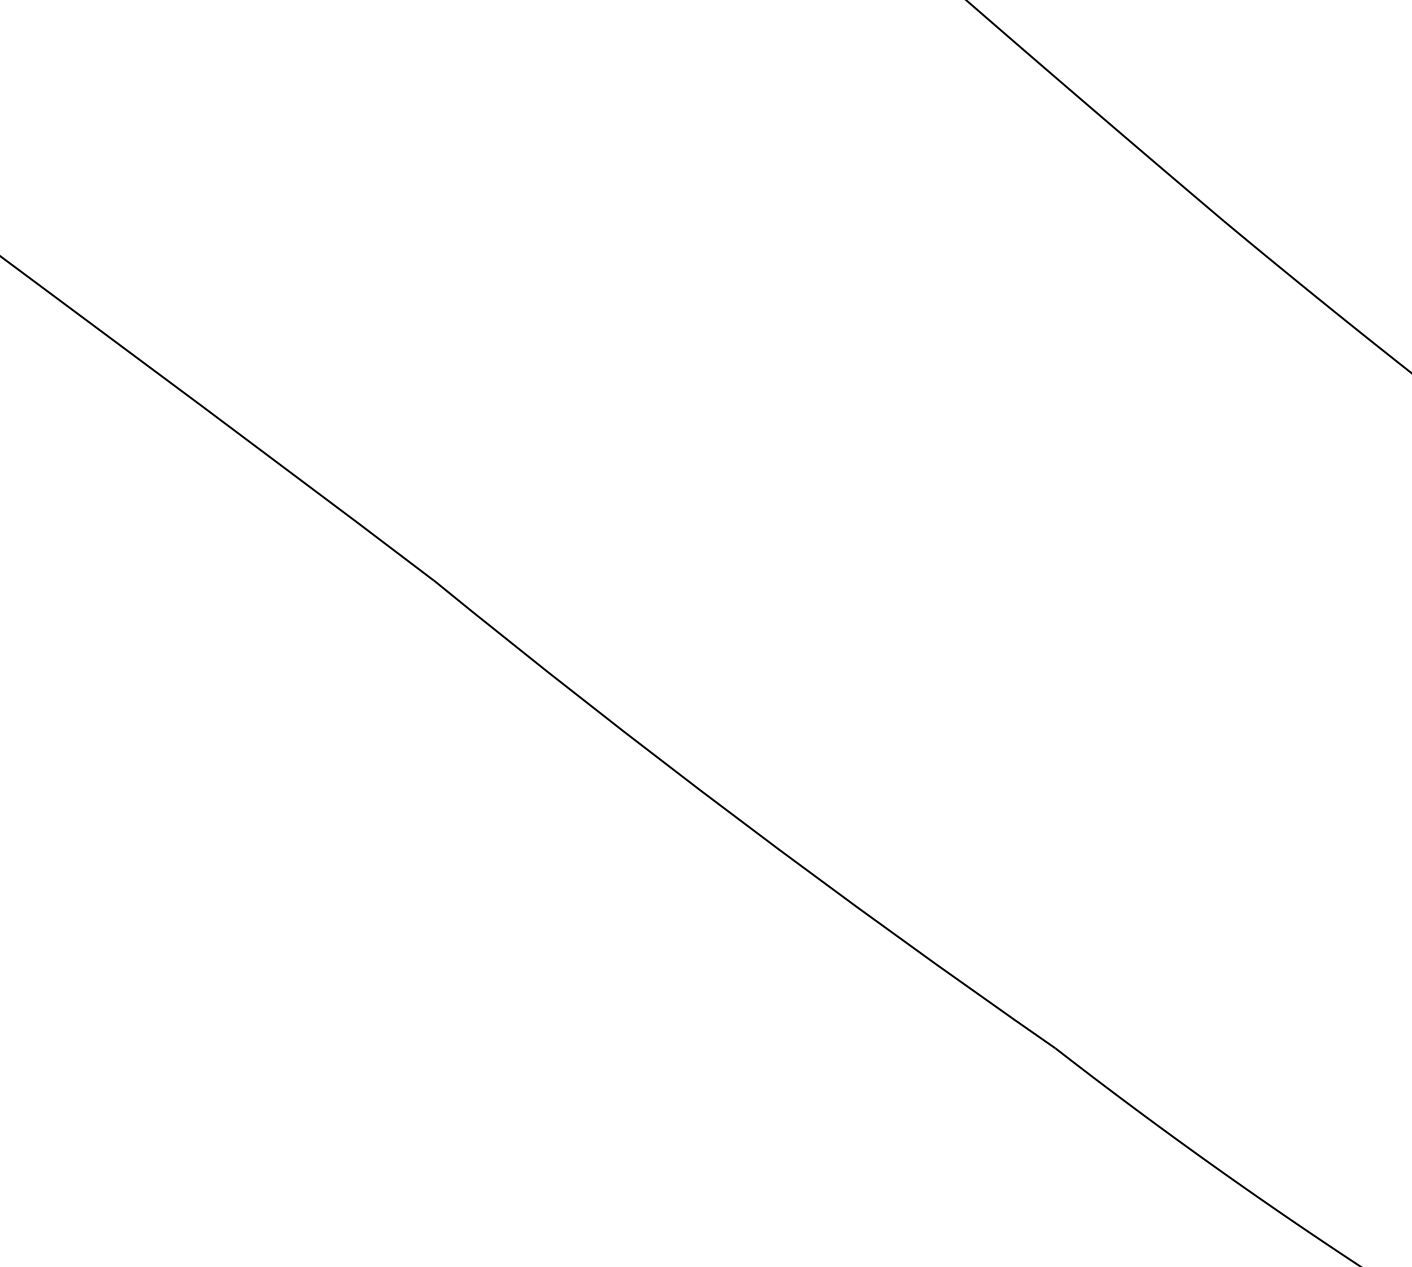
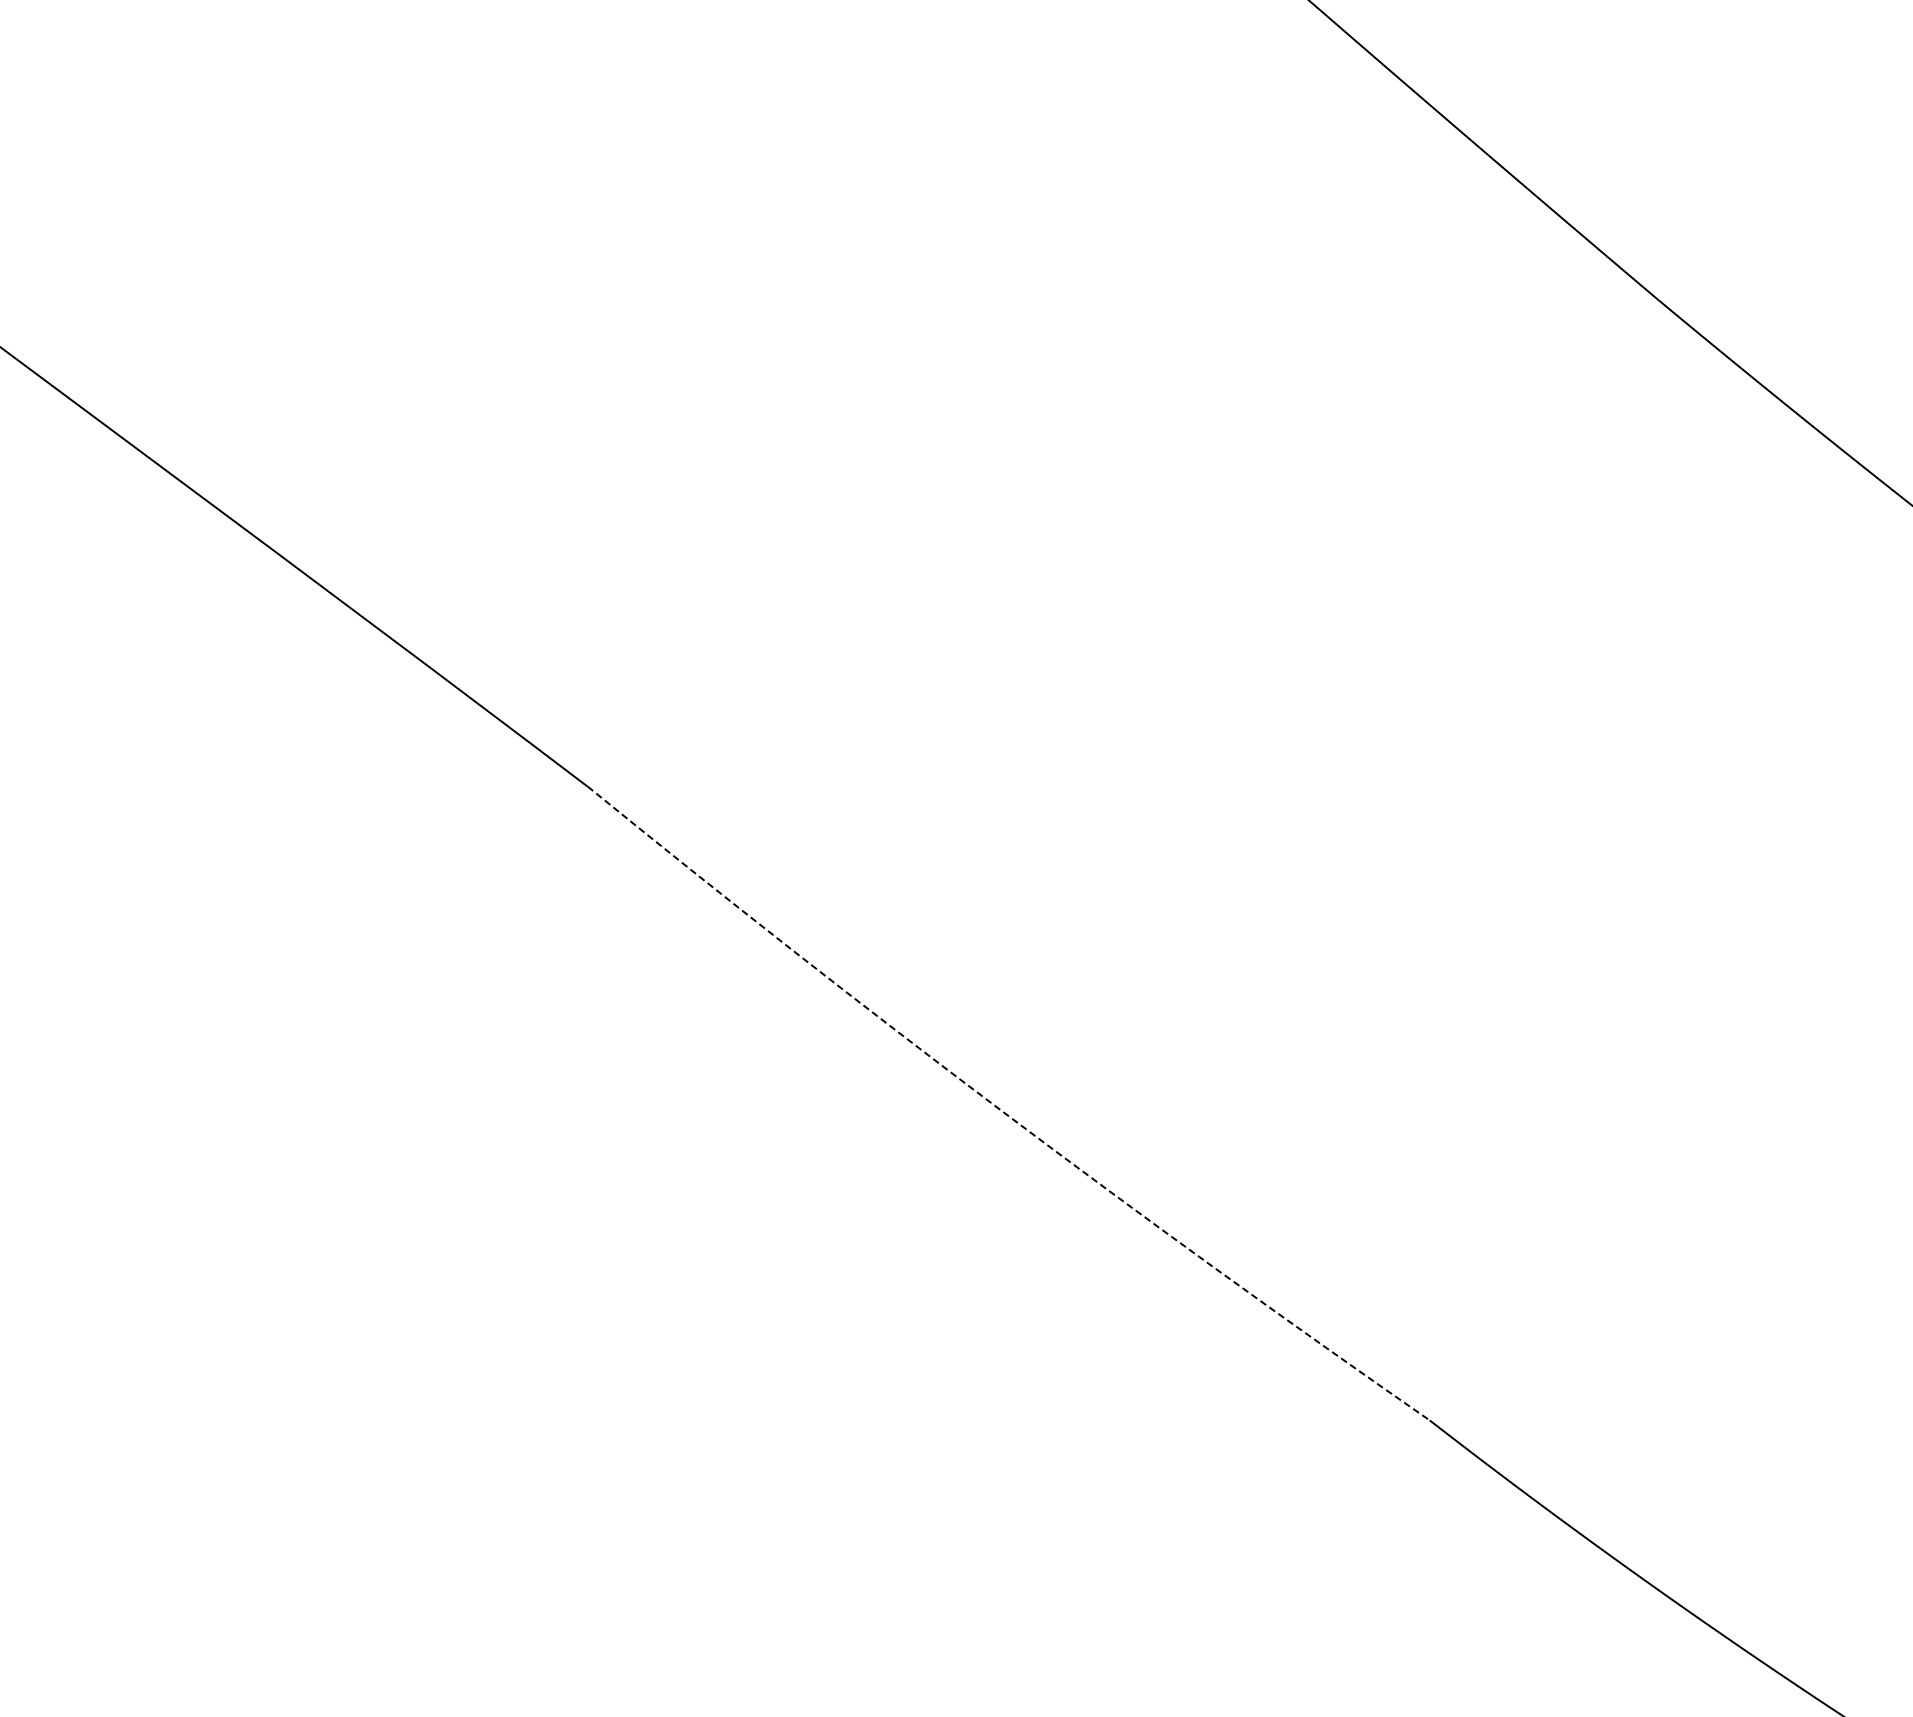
arc: (739, 820) -> (1002, 1111), solid -> dashed

